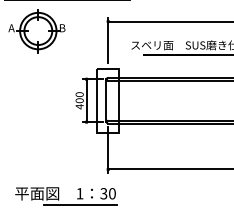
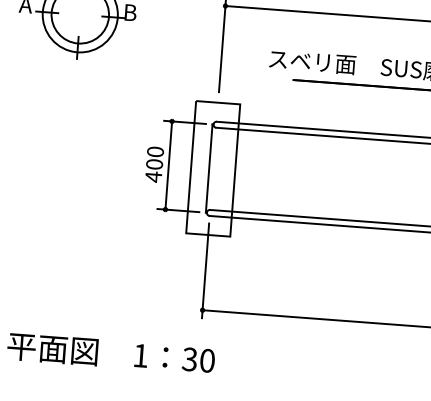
line: (79, 205) -> (137, 379), removed

